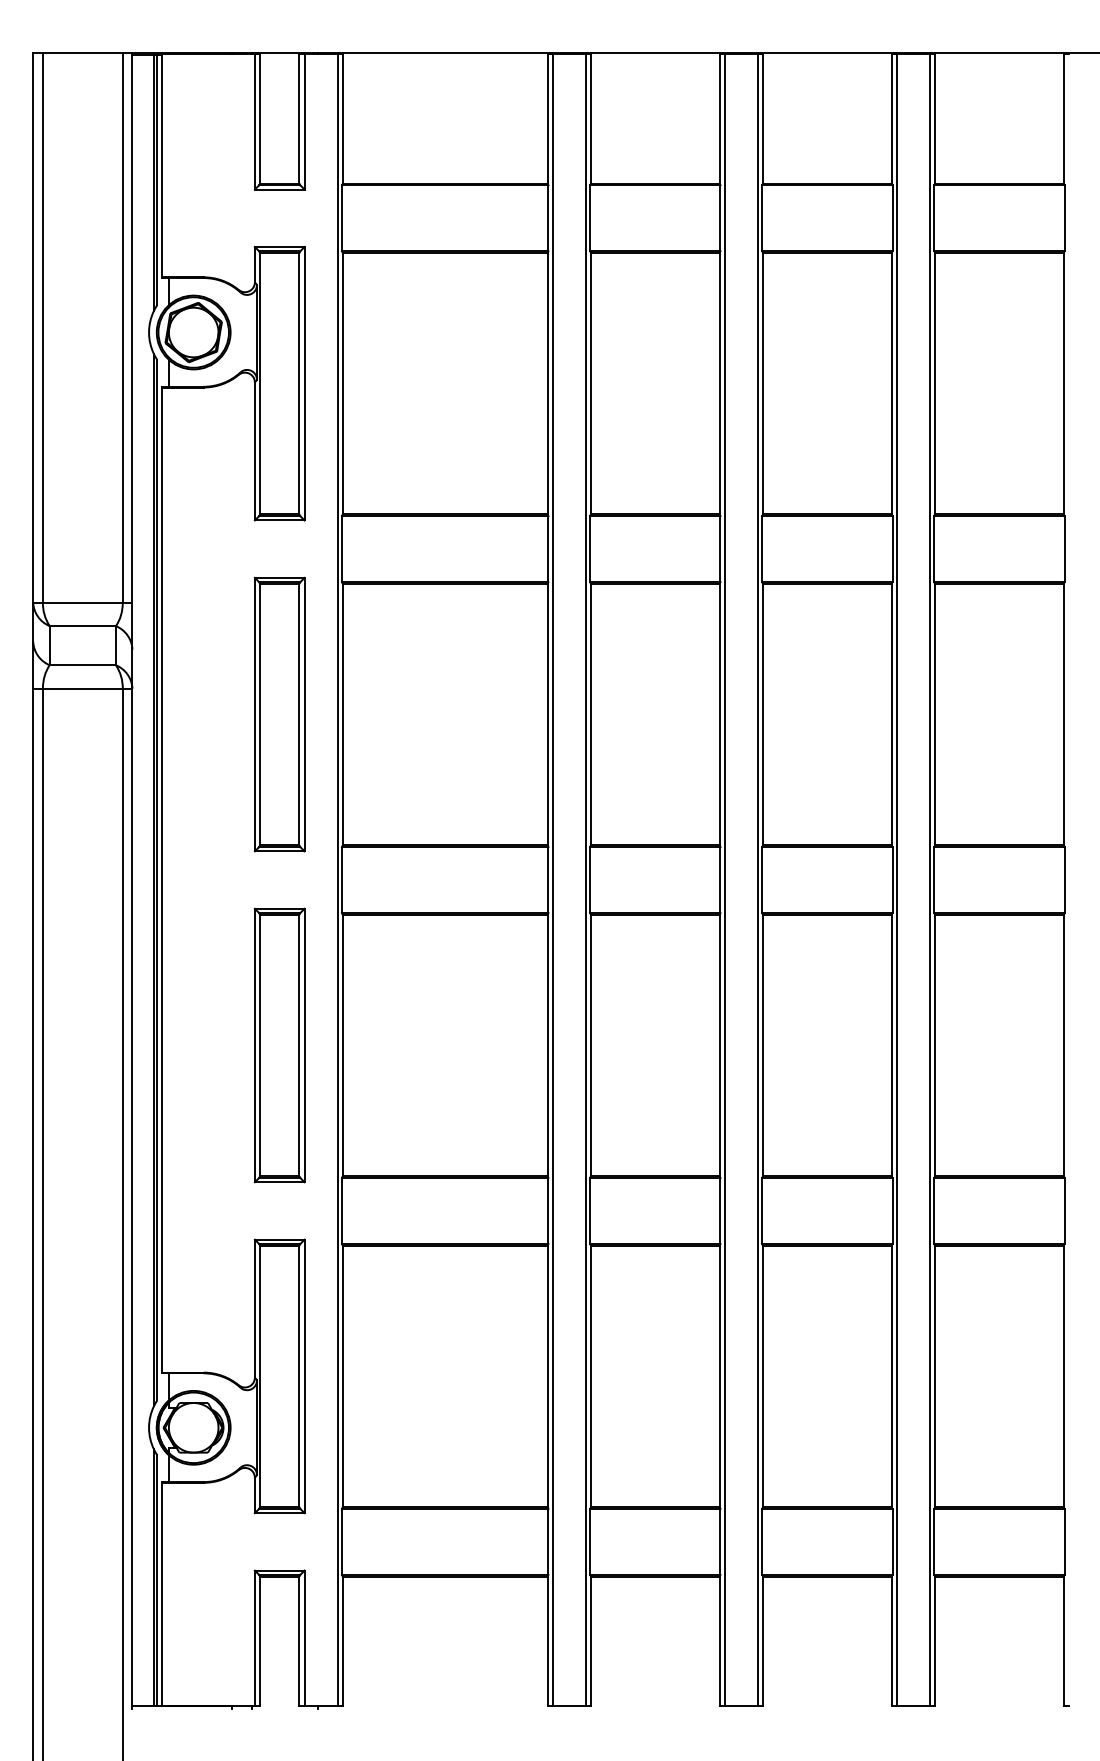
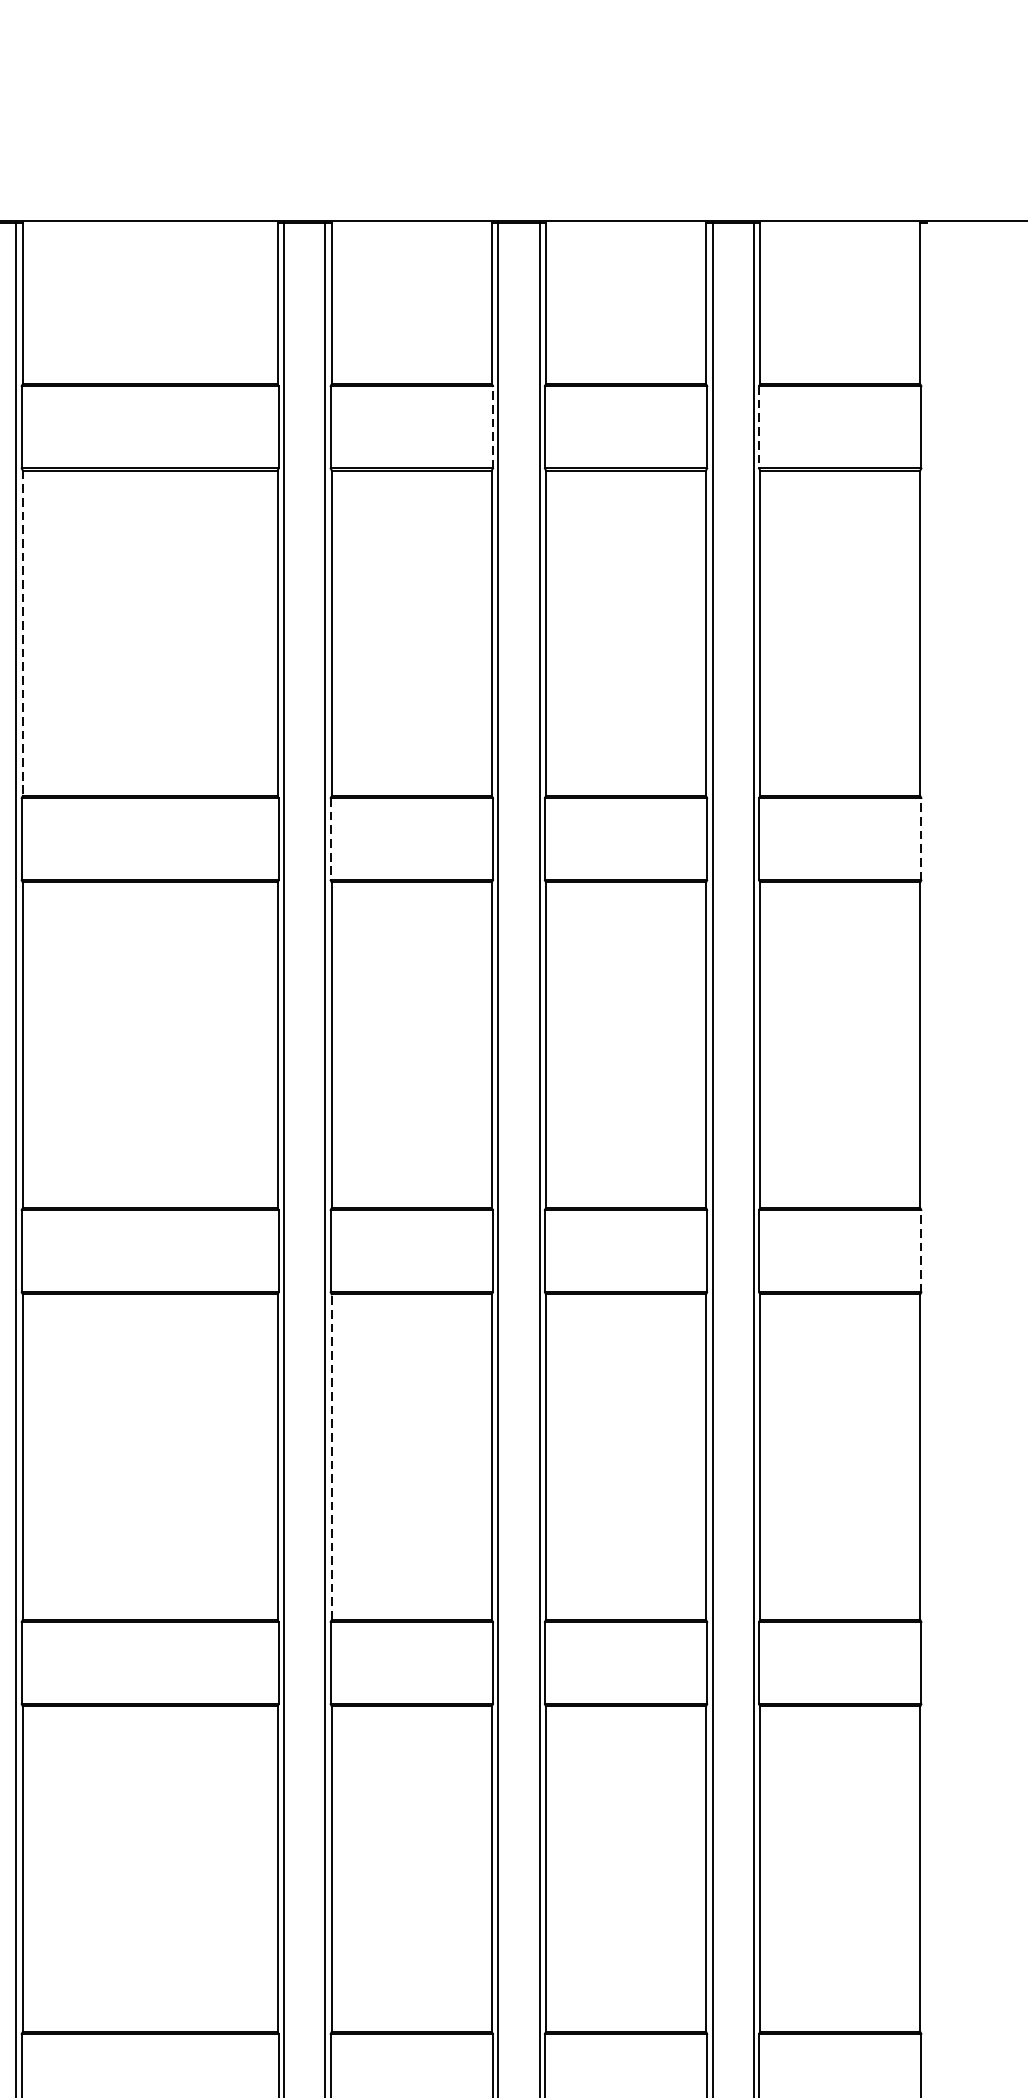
line: (720, 217) -> (492, 426), solid -> dashed
line: (934, 218) -> (759, 427), solid -> dashed
line: (342, 383) -> (22, 632), solid -> dashed
line: (1064, 548) -> (921, 838), solid -> dashed
line: (590, 549) -> (331, 839), solid -> dashed
line: (1064, 879) -> (921, 1250), solid -> dashed
line: (591, 1045) -> (332, 1457), solid -> dashed

